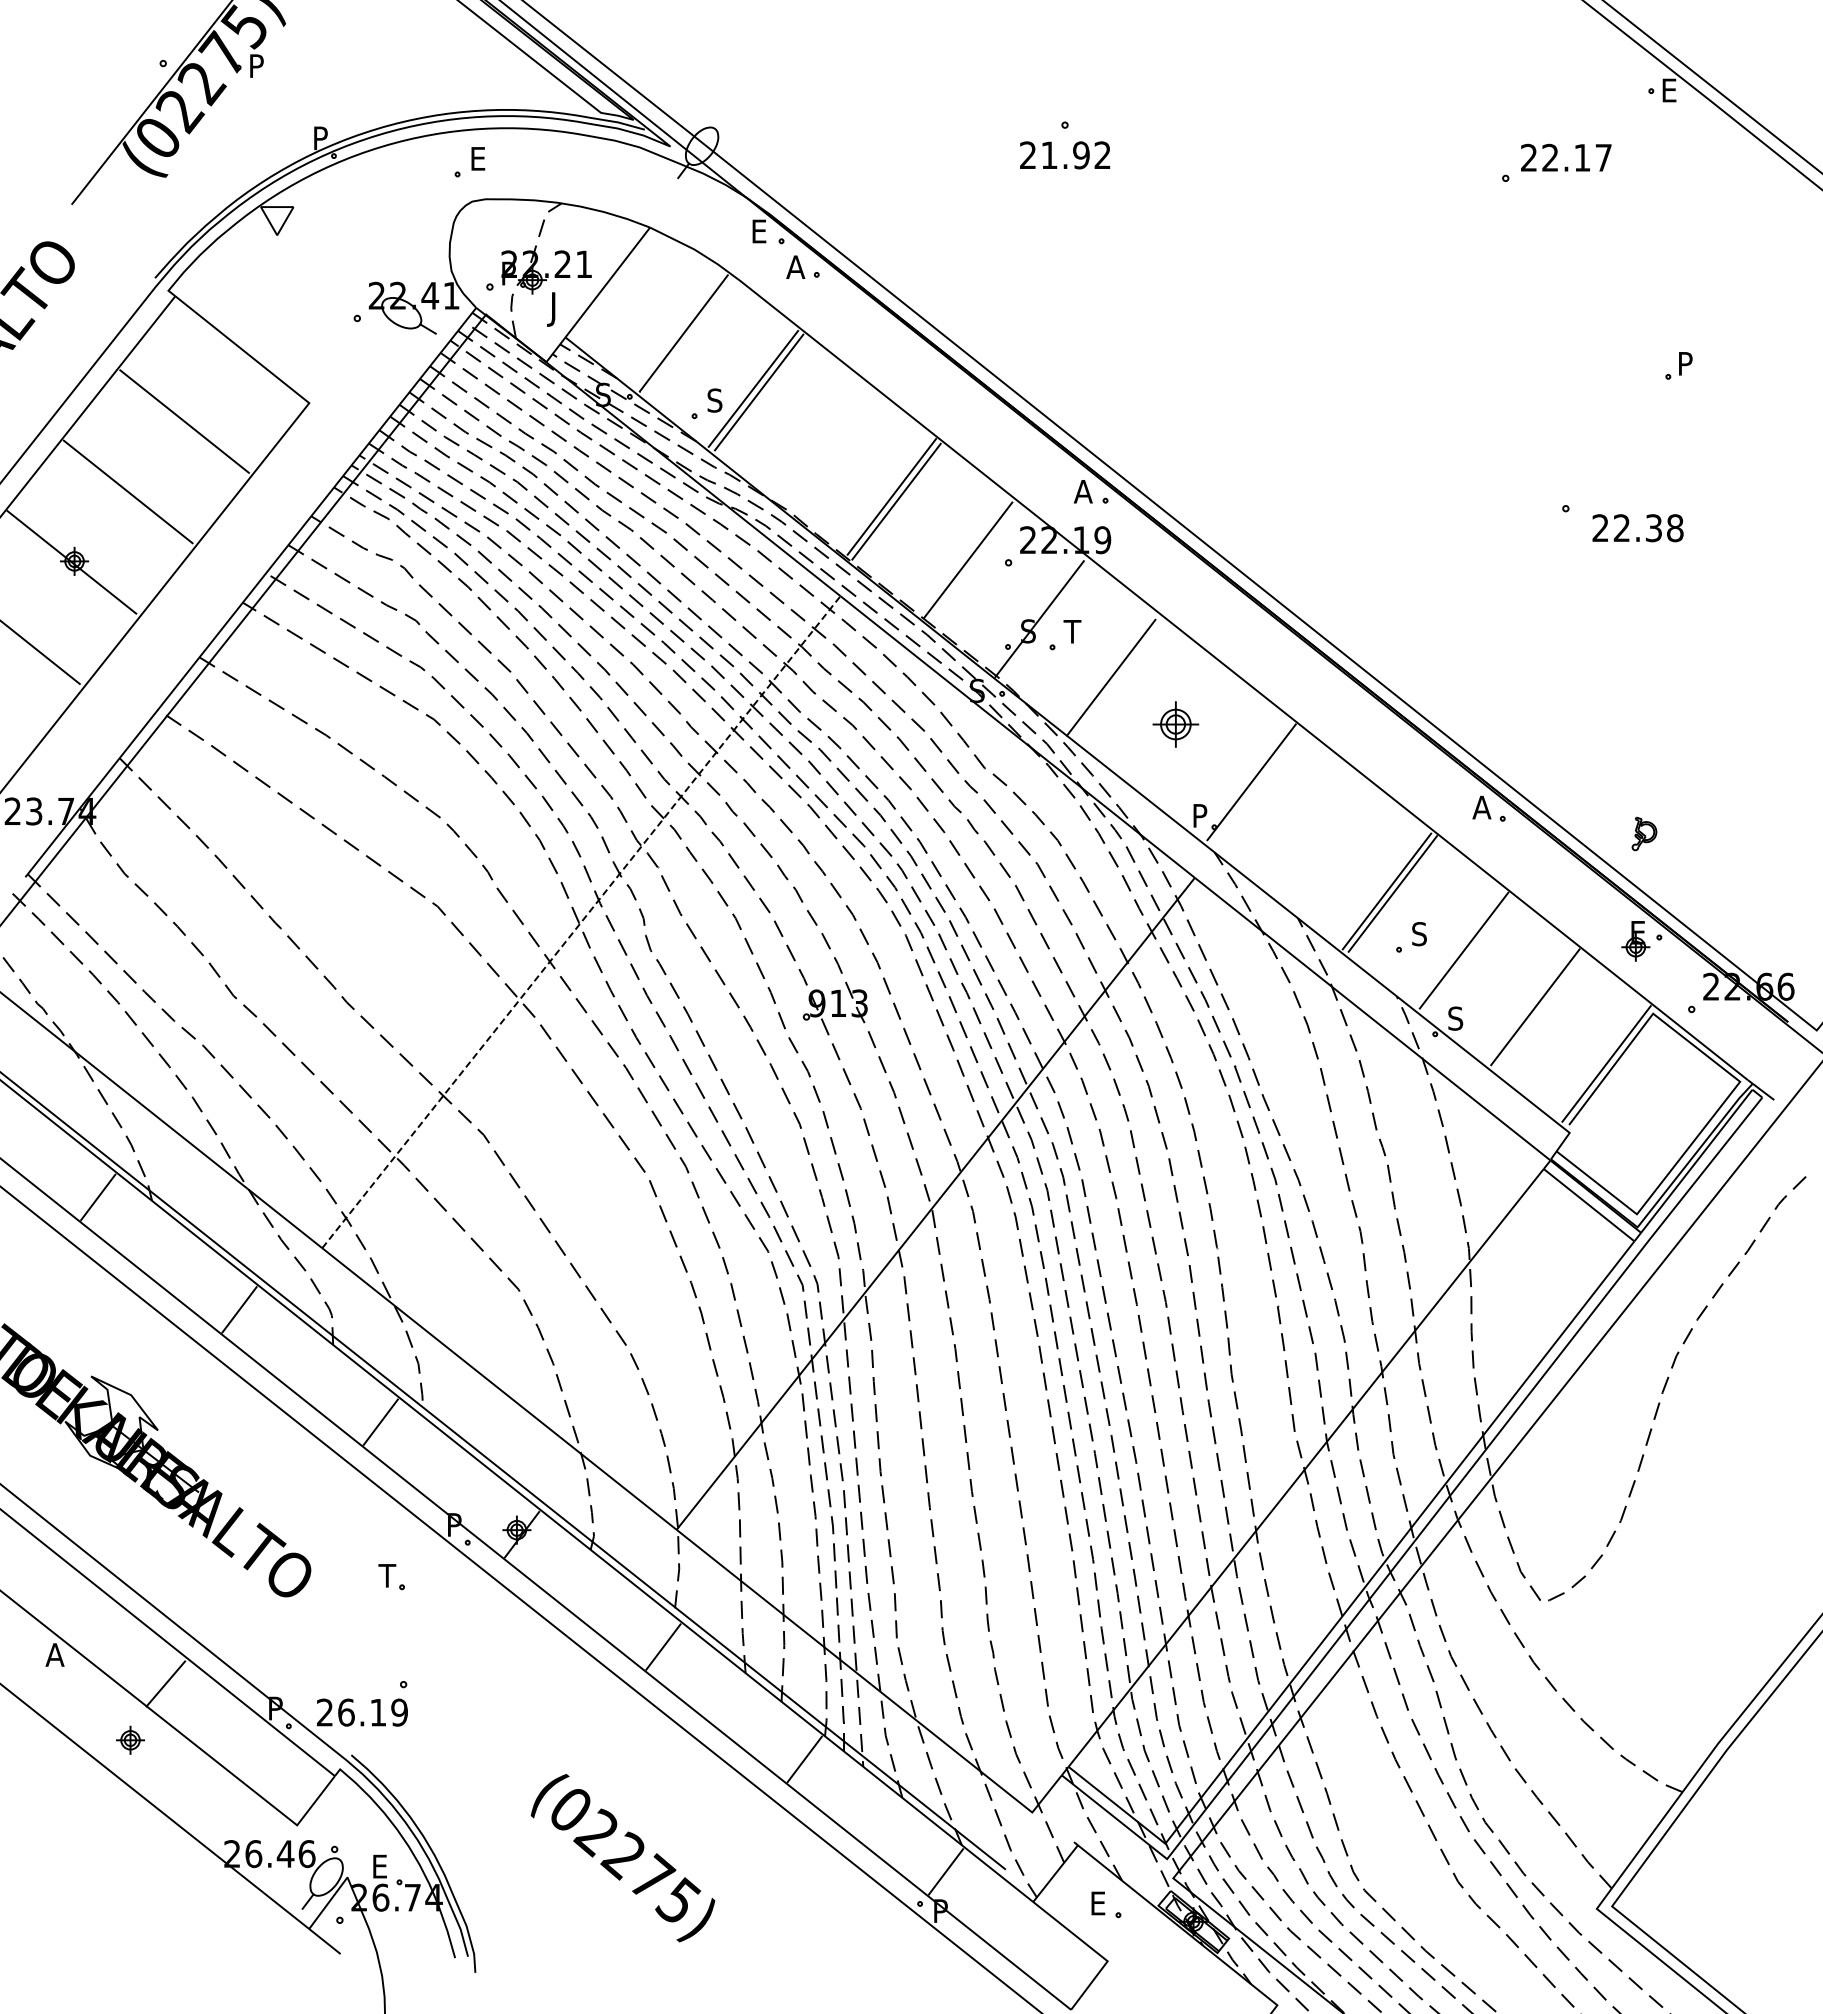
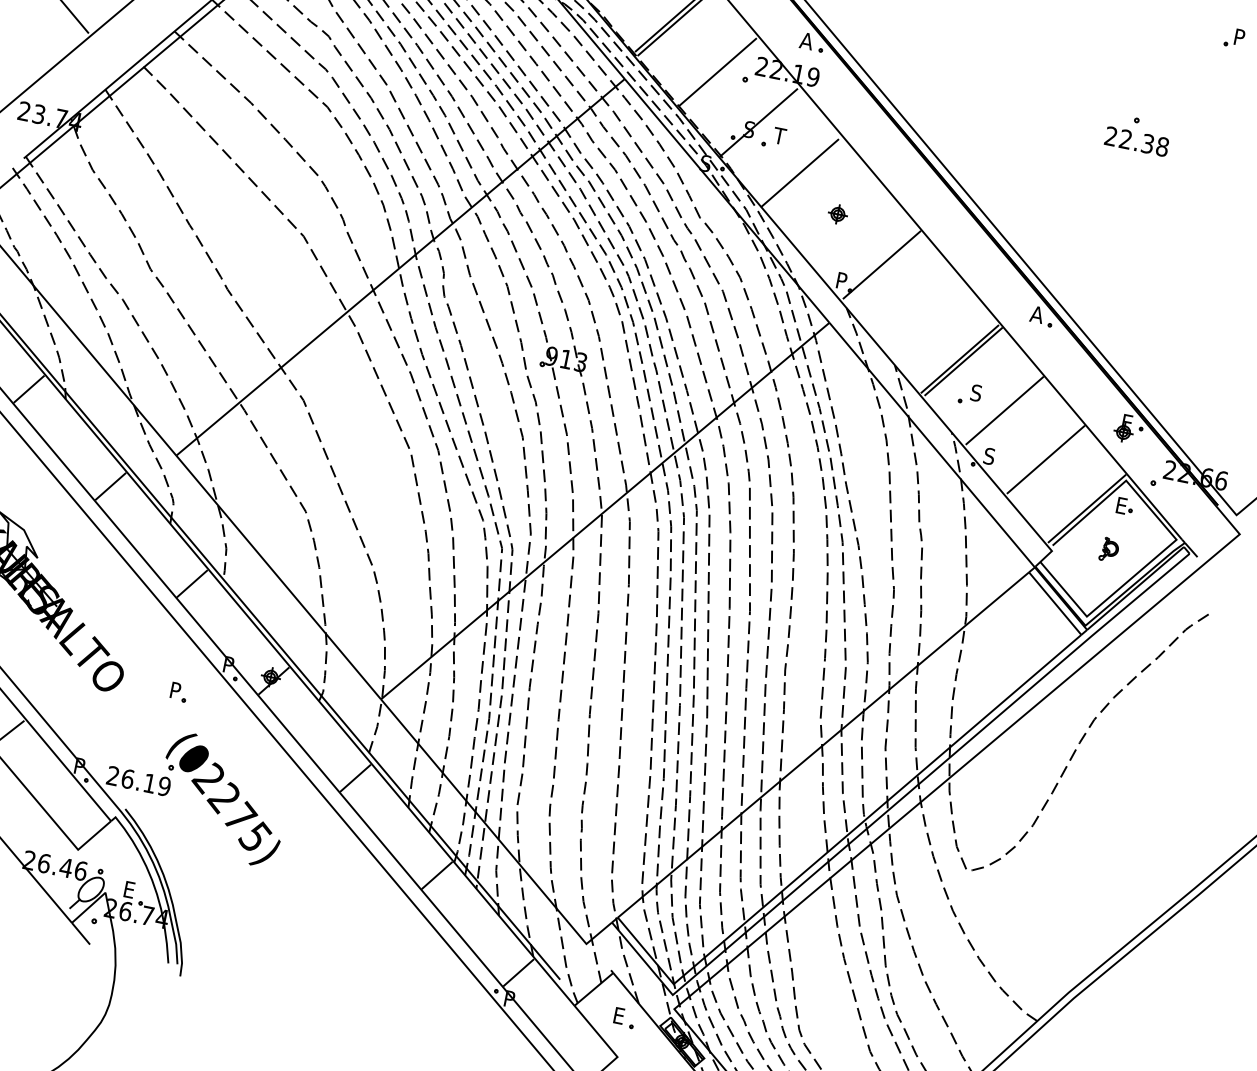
text: (1637, 528) -> (1136, 141), moved
part: (1175, 723) -> (837, 213), size x0.62
part: (1644, 833) -> (1109, 549), moved
line: (581, 921) -> (400, 266), dashed -> solid
part: (1658, 1049) -> (1124, 506), added
text: (387, 1575) -> (175, 690), T -> P
text: (622, 1858) -> (222, 799), moved

